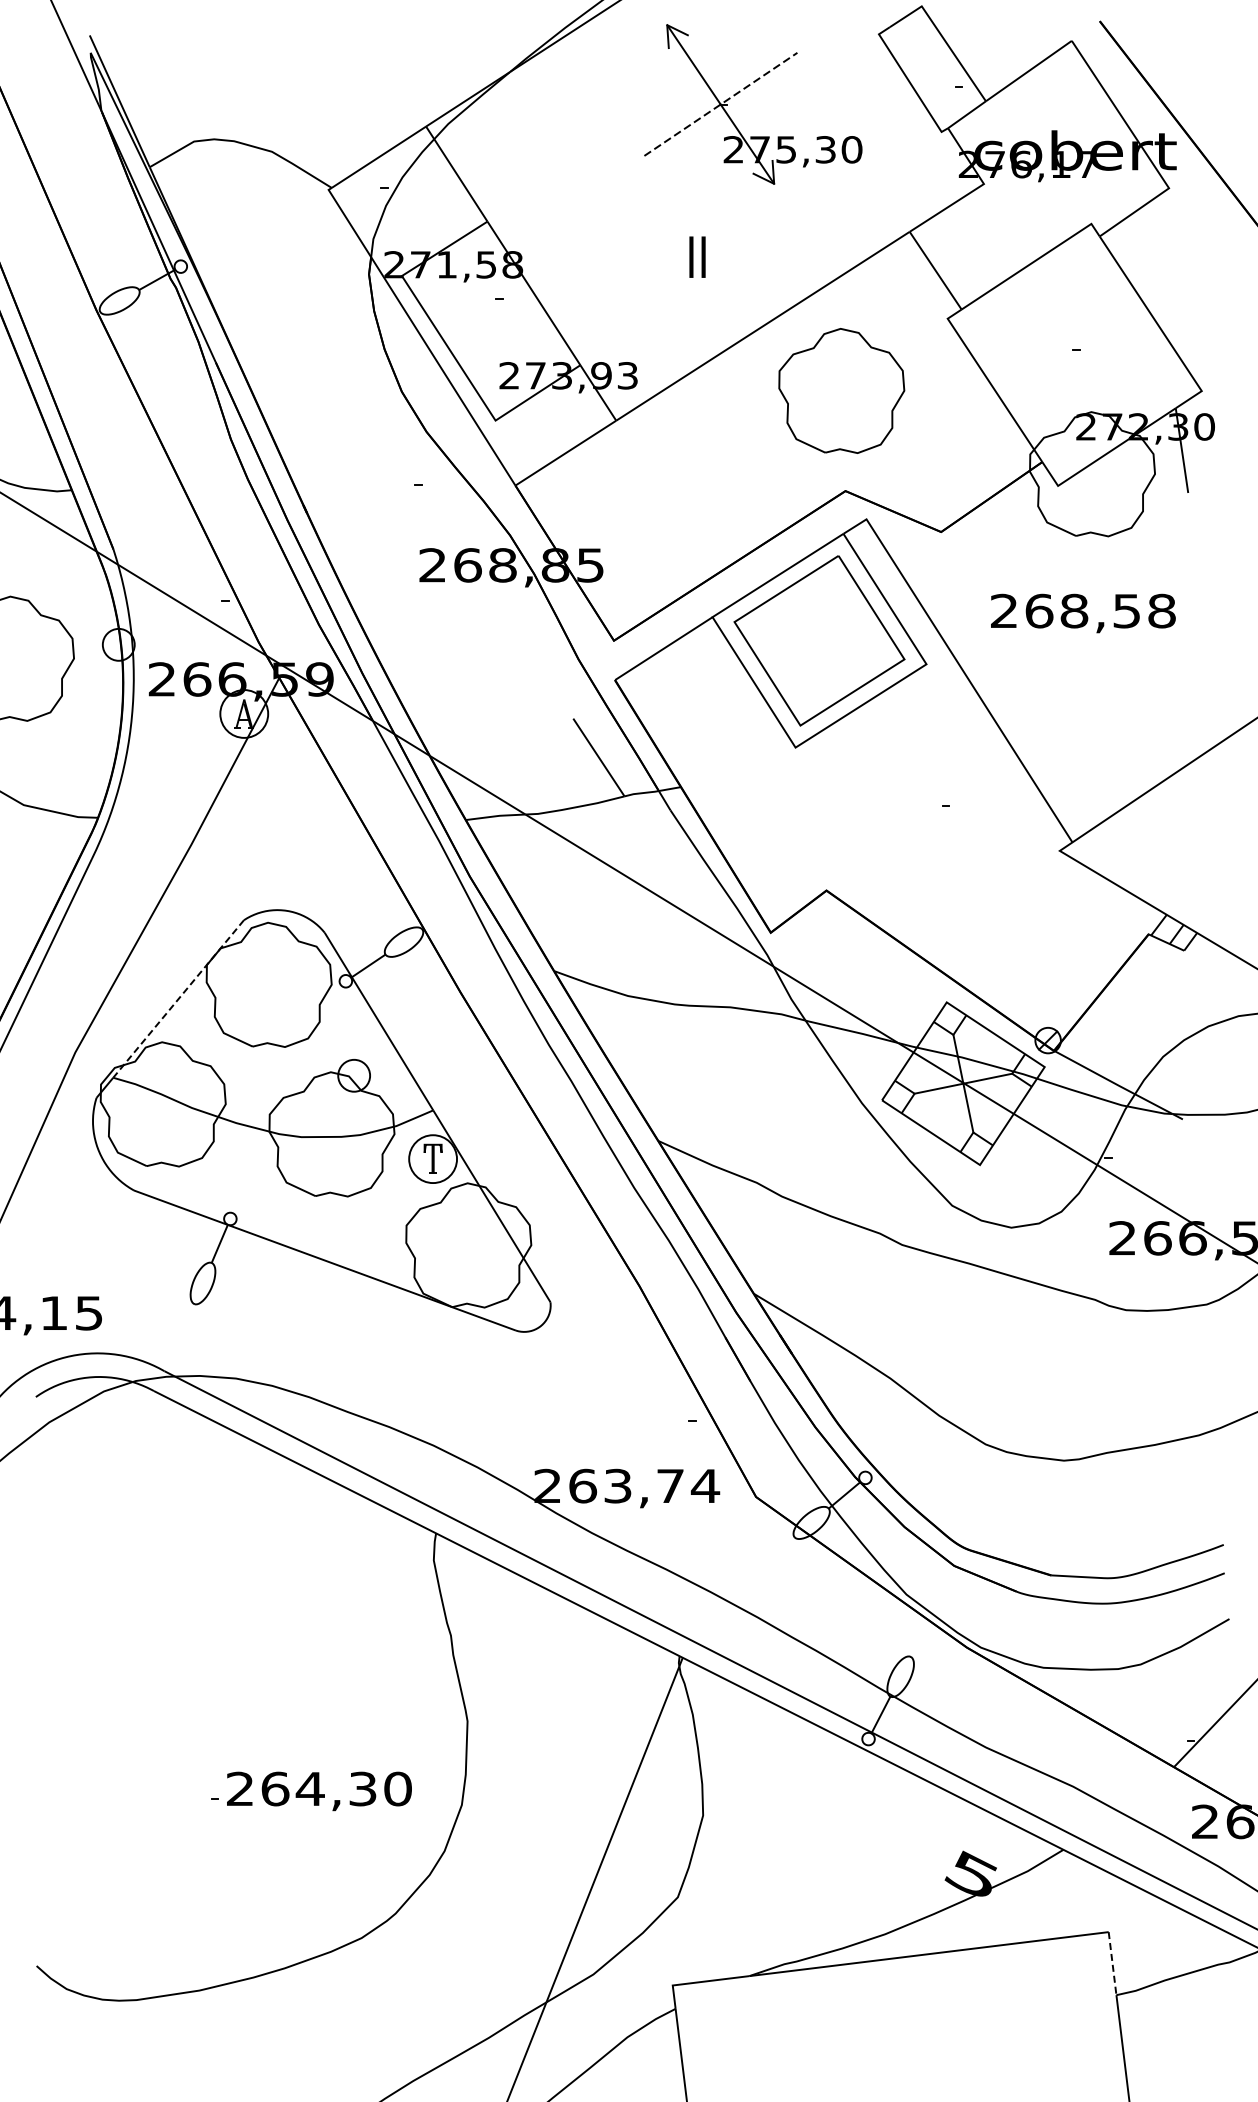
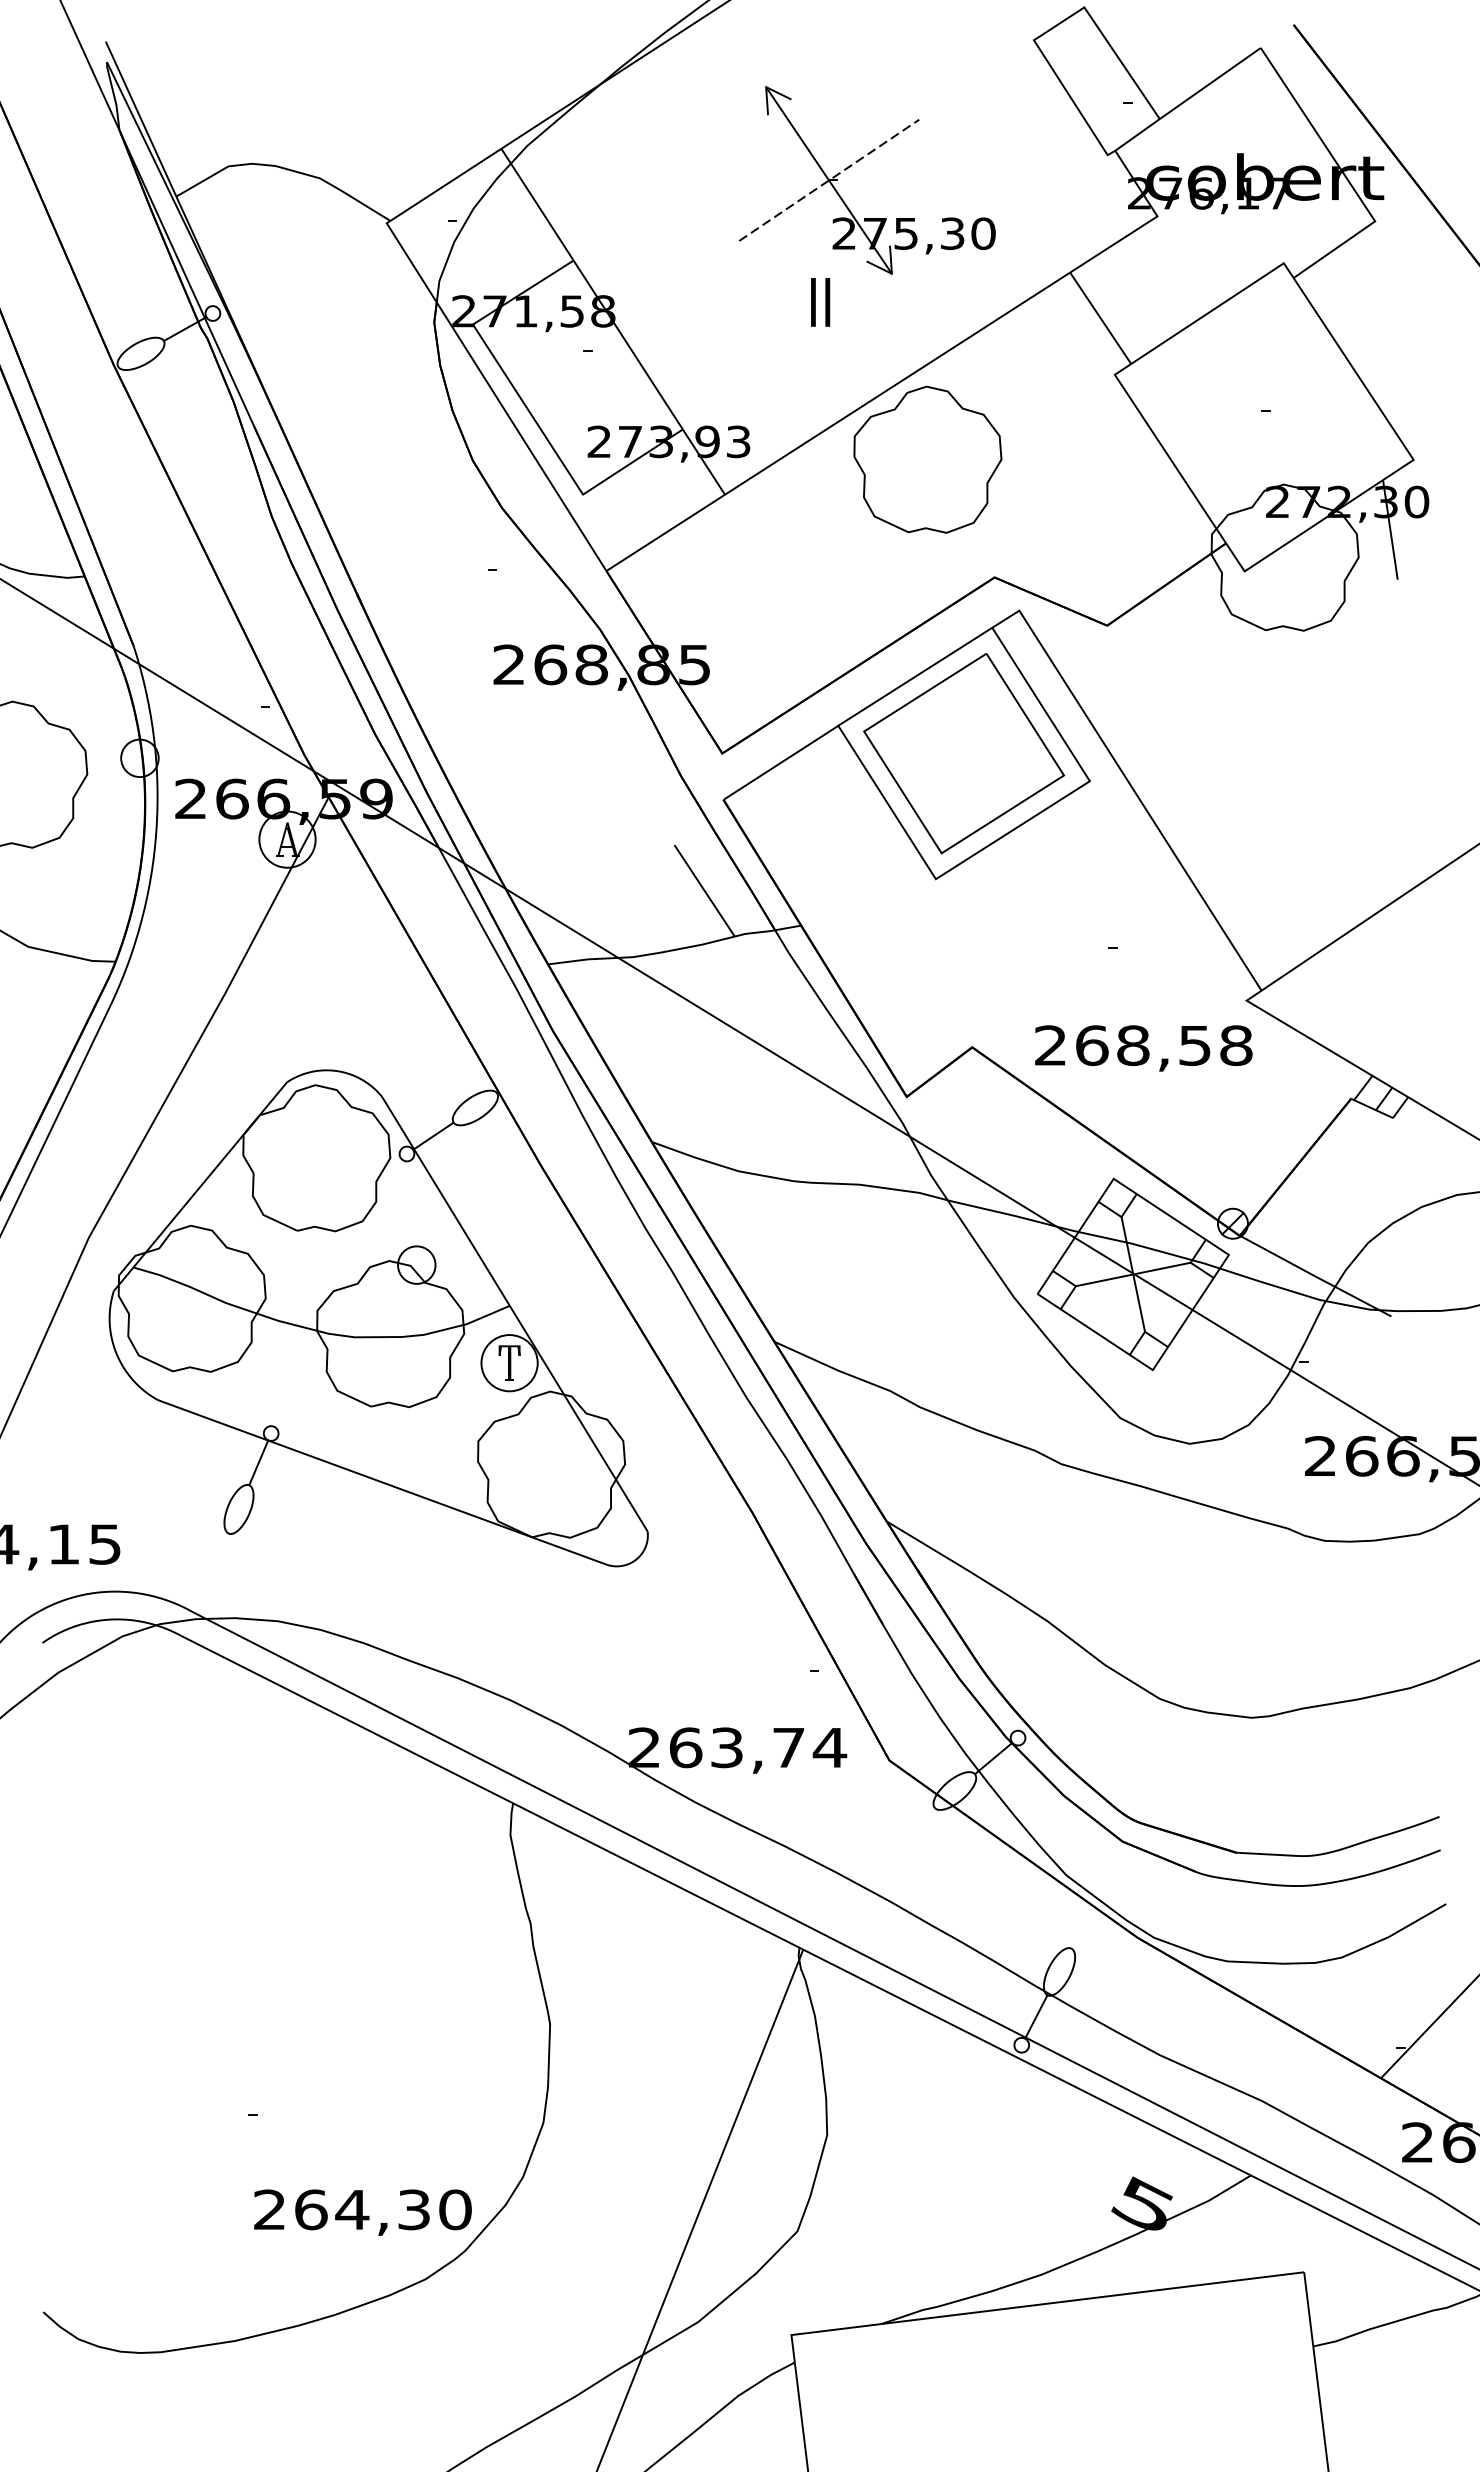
part: (746, 88) -> (859, 161), moved
part: (841, 390) -> (927, 459), moved
text: (1083, 613) -> (1143, 1048), moved
line: (178, 999) -> (210, 1175), dashed -> solid
text: (319, 1791) -> (363, 2212), moved
line: (1112, 1963) -> (1308, 2309), dashed -> solid

